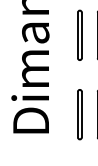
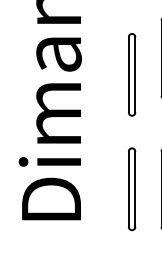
part: (79, 34) -> (131, 73), moved

